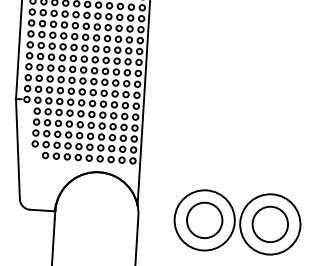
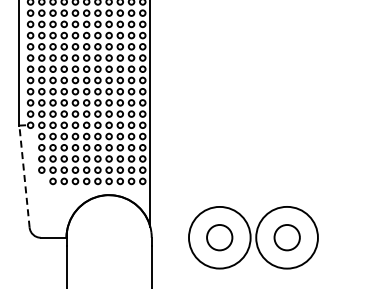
line: (17, 149) -> (24, 176), solid -> dashed
circle: (204, 220) -> (219, 237), size x0.7
circle: (270, 224) -> (287, 237), size x0.7

